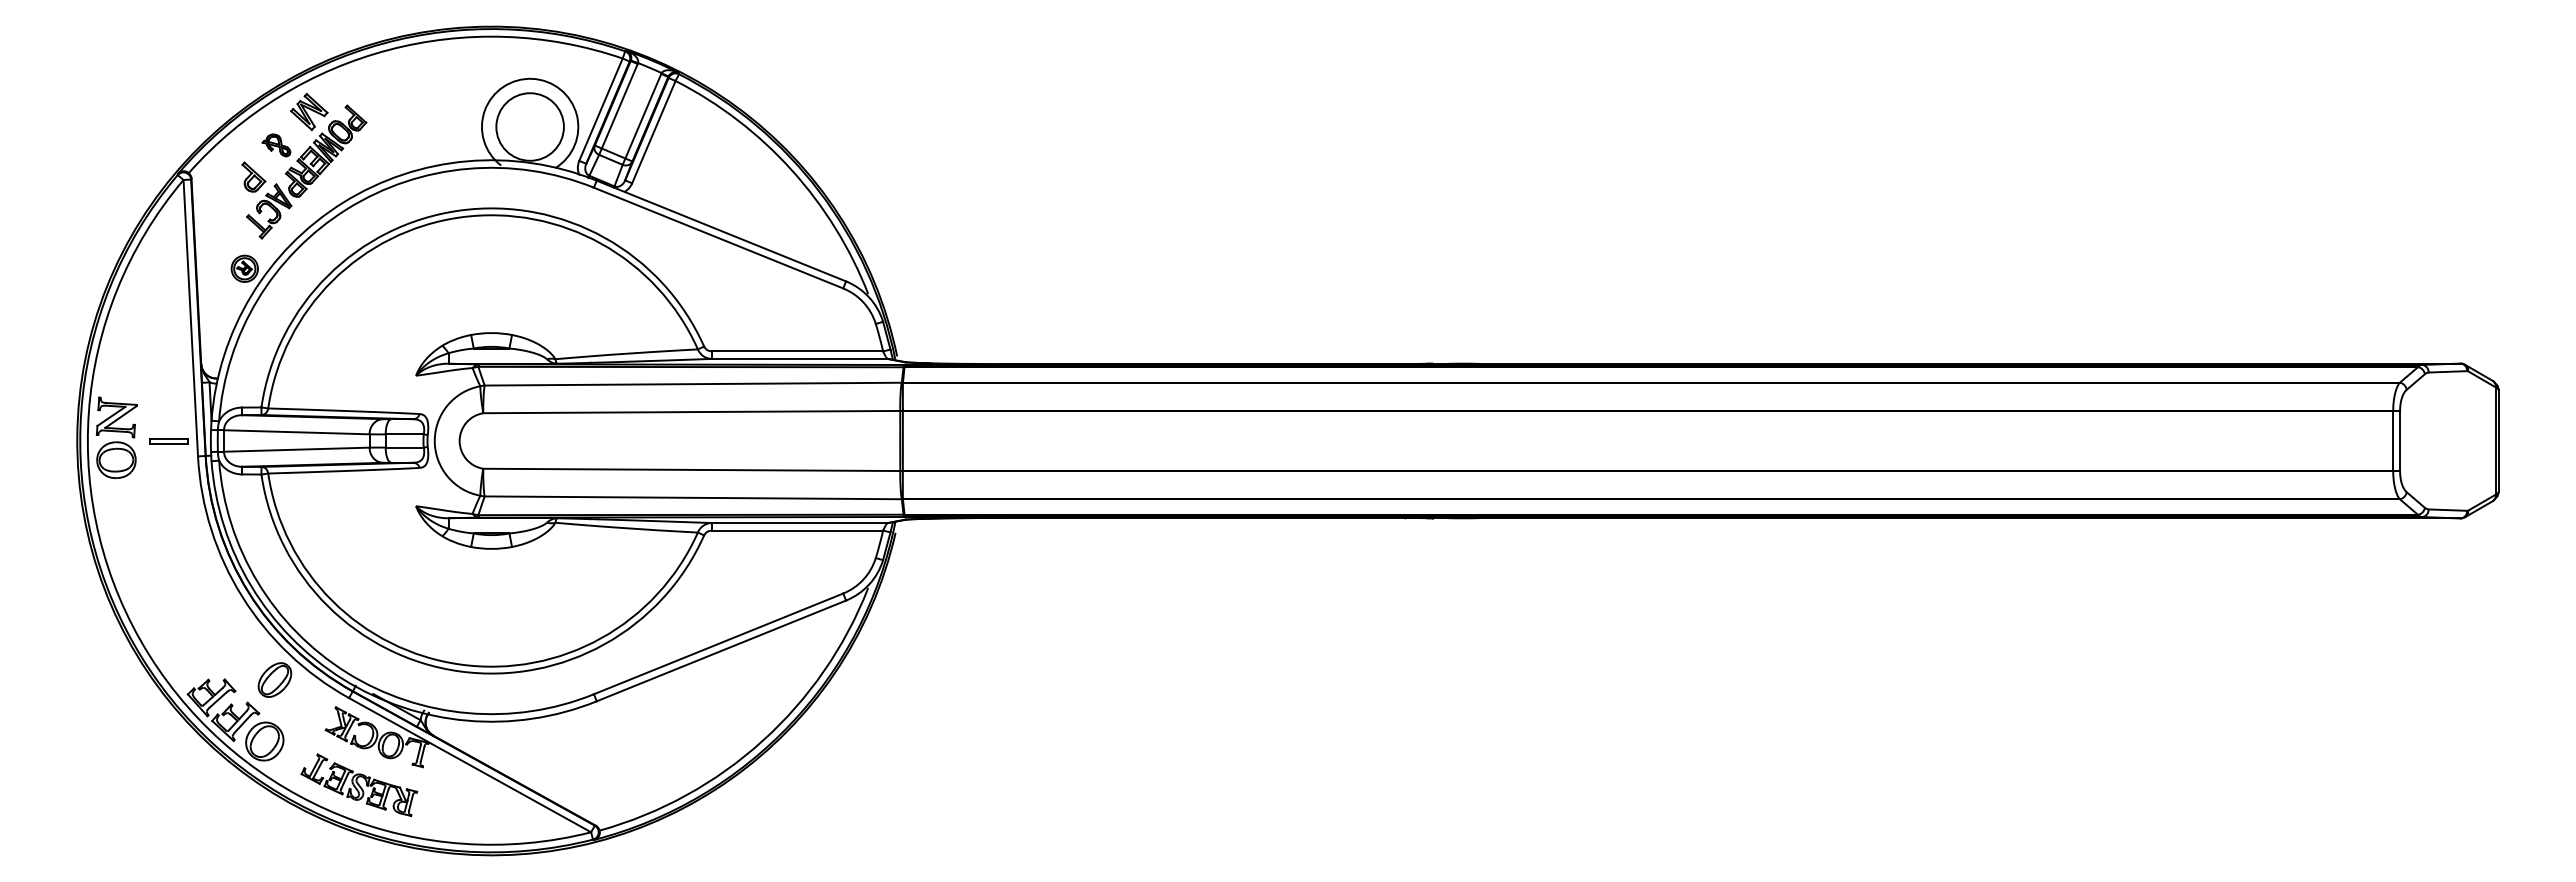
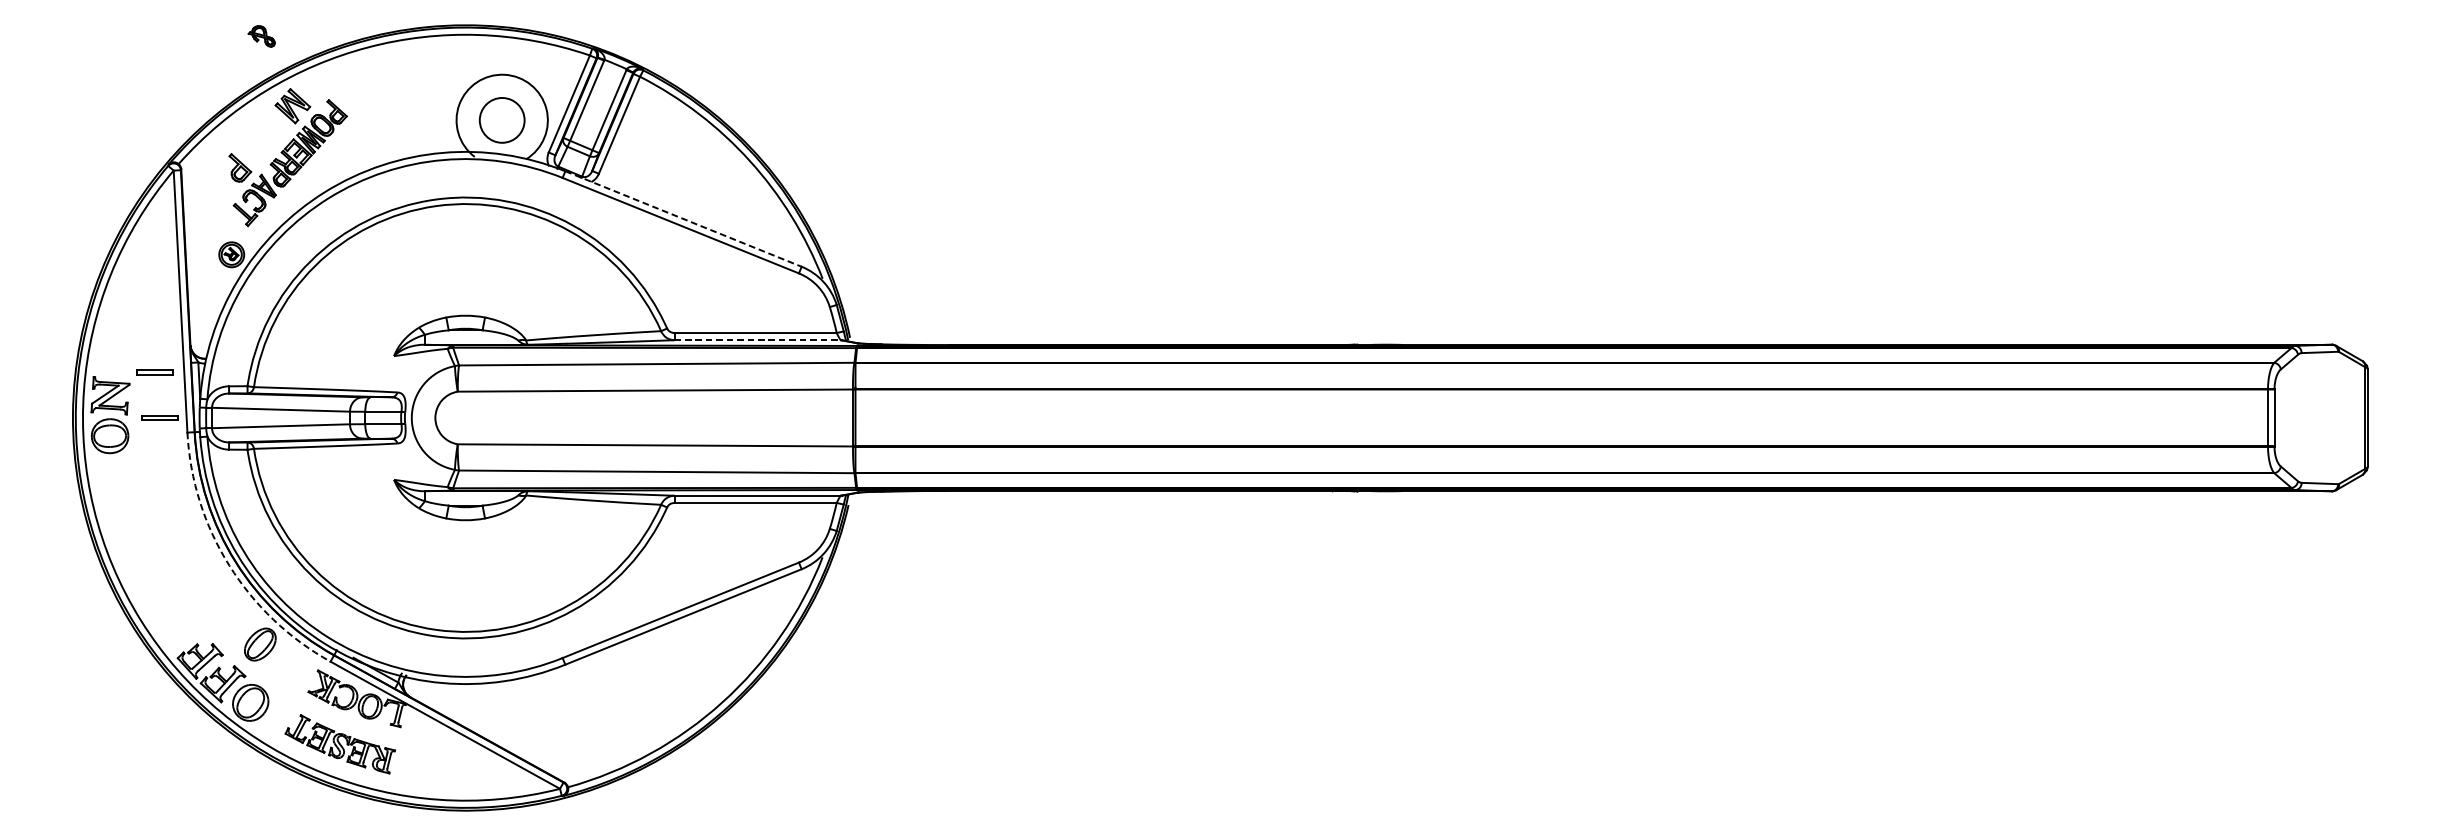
circle: (529, 126) -> (501, 119), size x0.7
part: (276, 145) -> (261, 36), moved
line: (721, 231) -> (683, 219), solid -> dashed
line: (799, 358) -> (757, 339), solid -> dashed
part: (163, 393) -> (154, 372), added
arc: (242, 596) -> (229, 565), solid -> dashed

